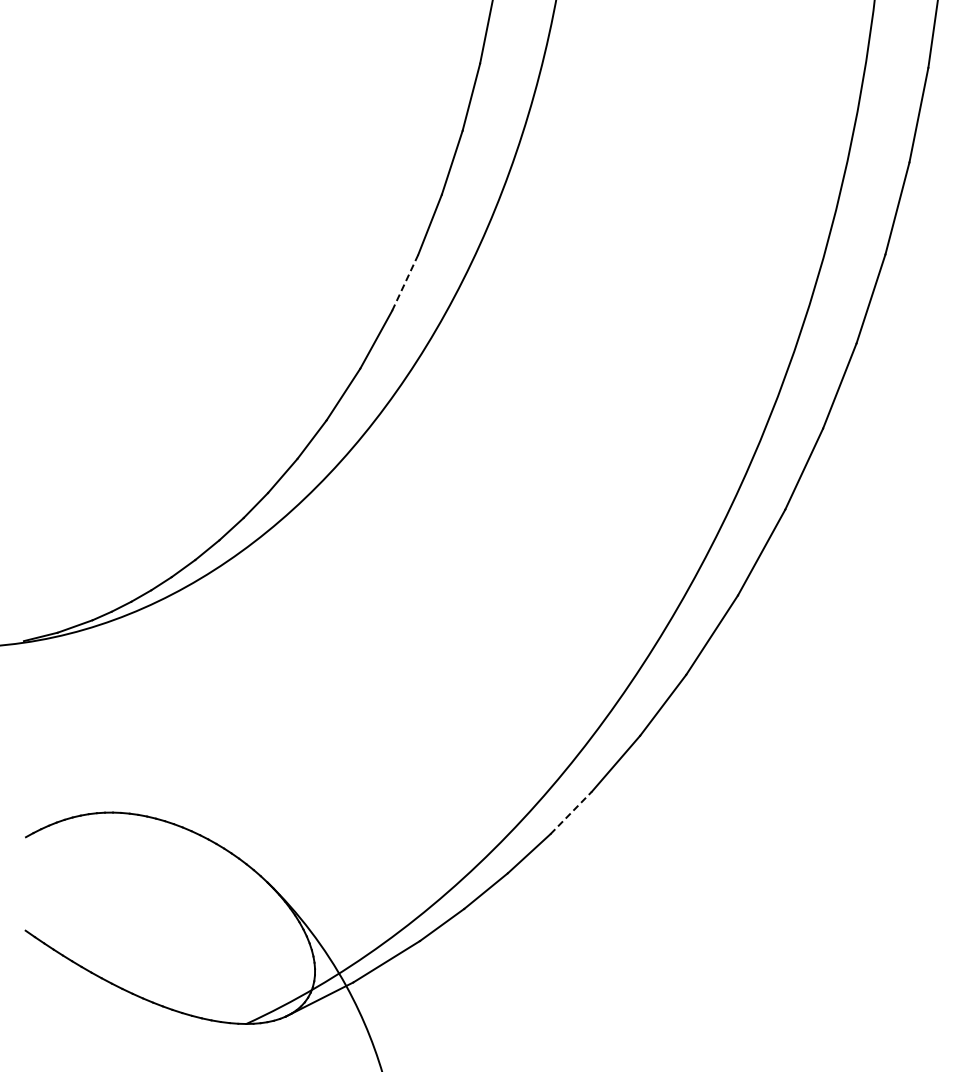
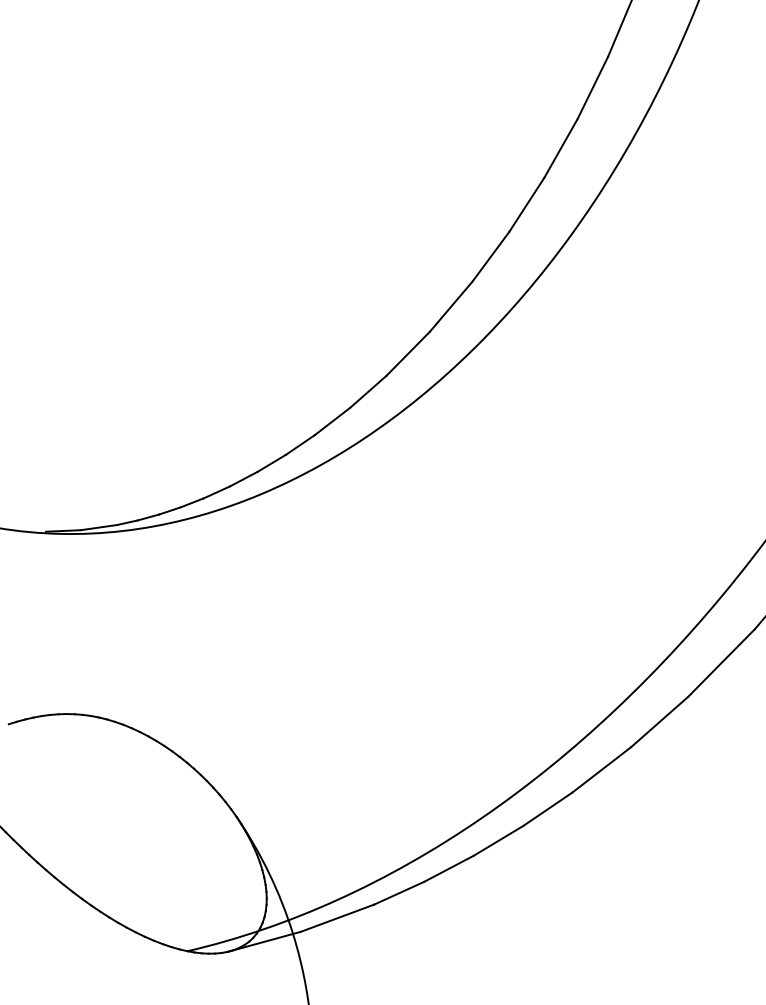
line: (405, 282) -> (491, 256), dashed -> solid
line: (571, 813) -> (548, 809), dashed -> solid

